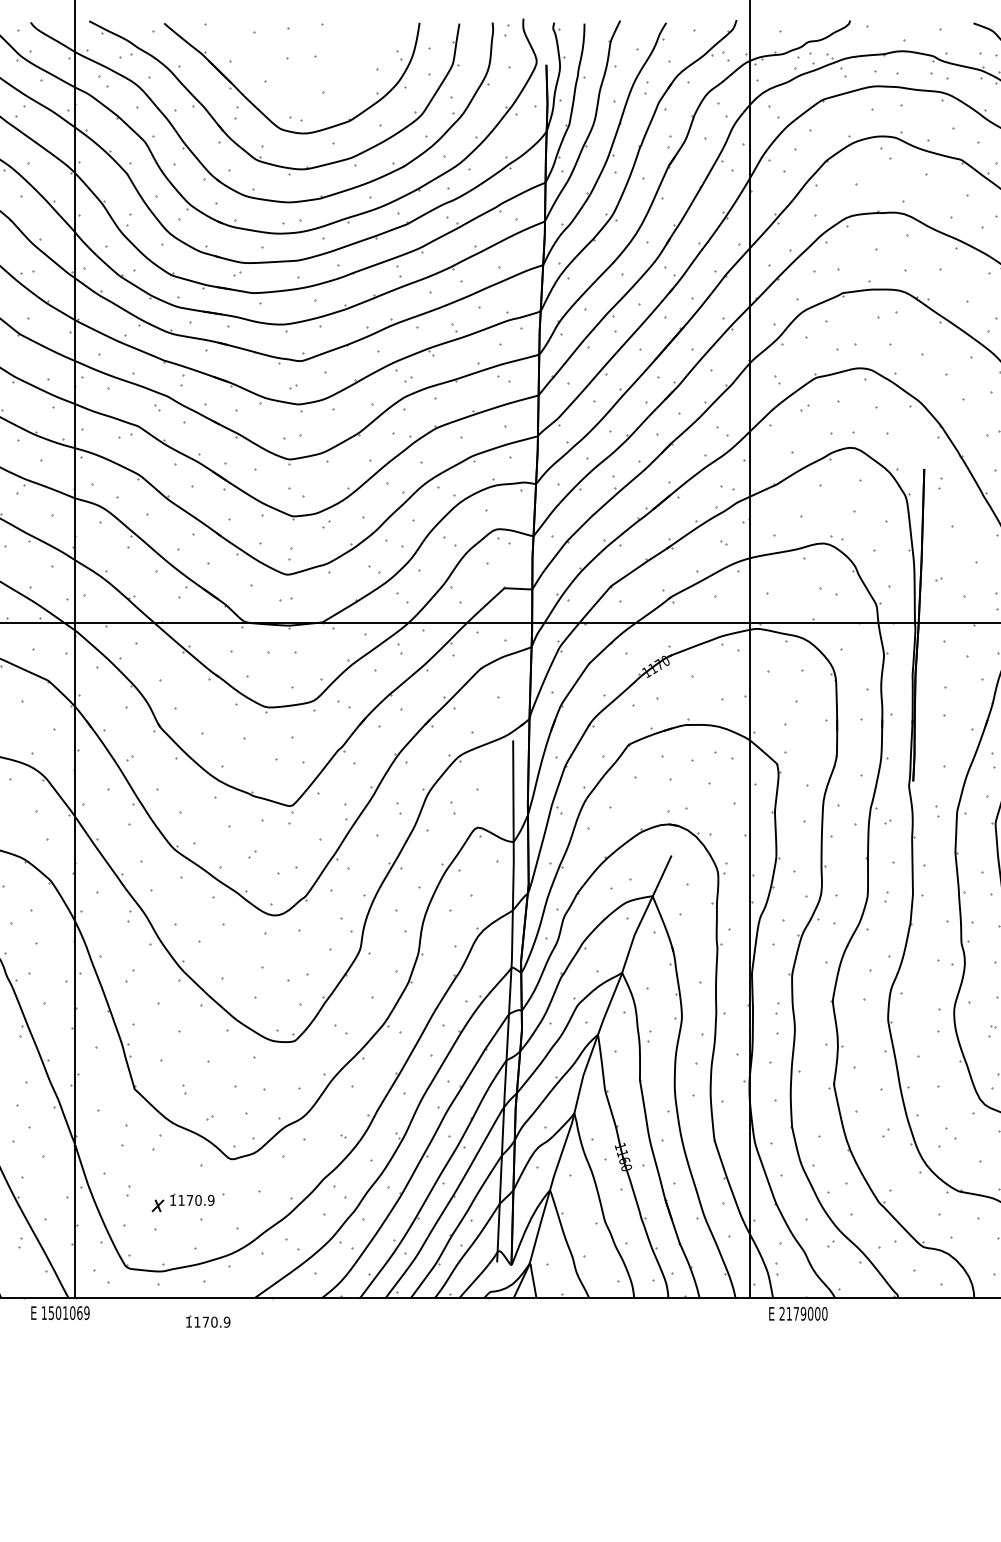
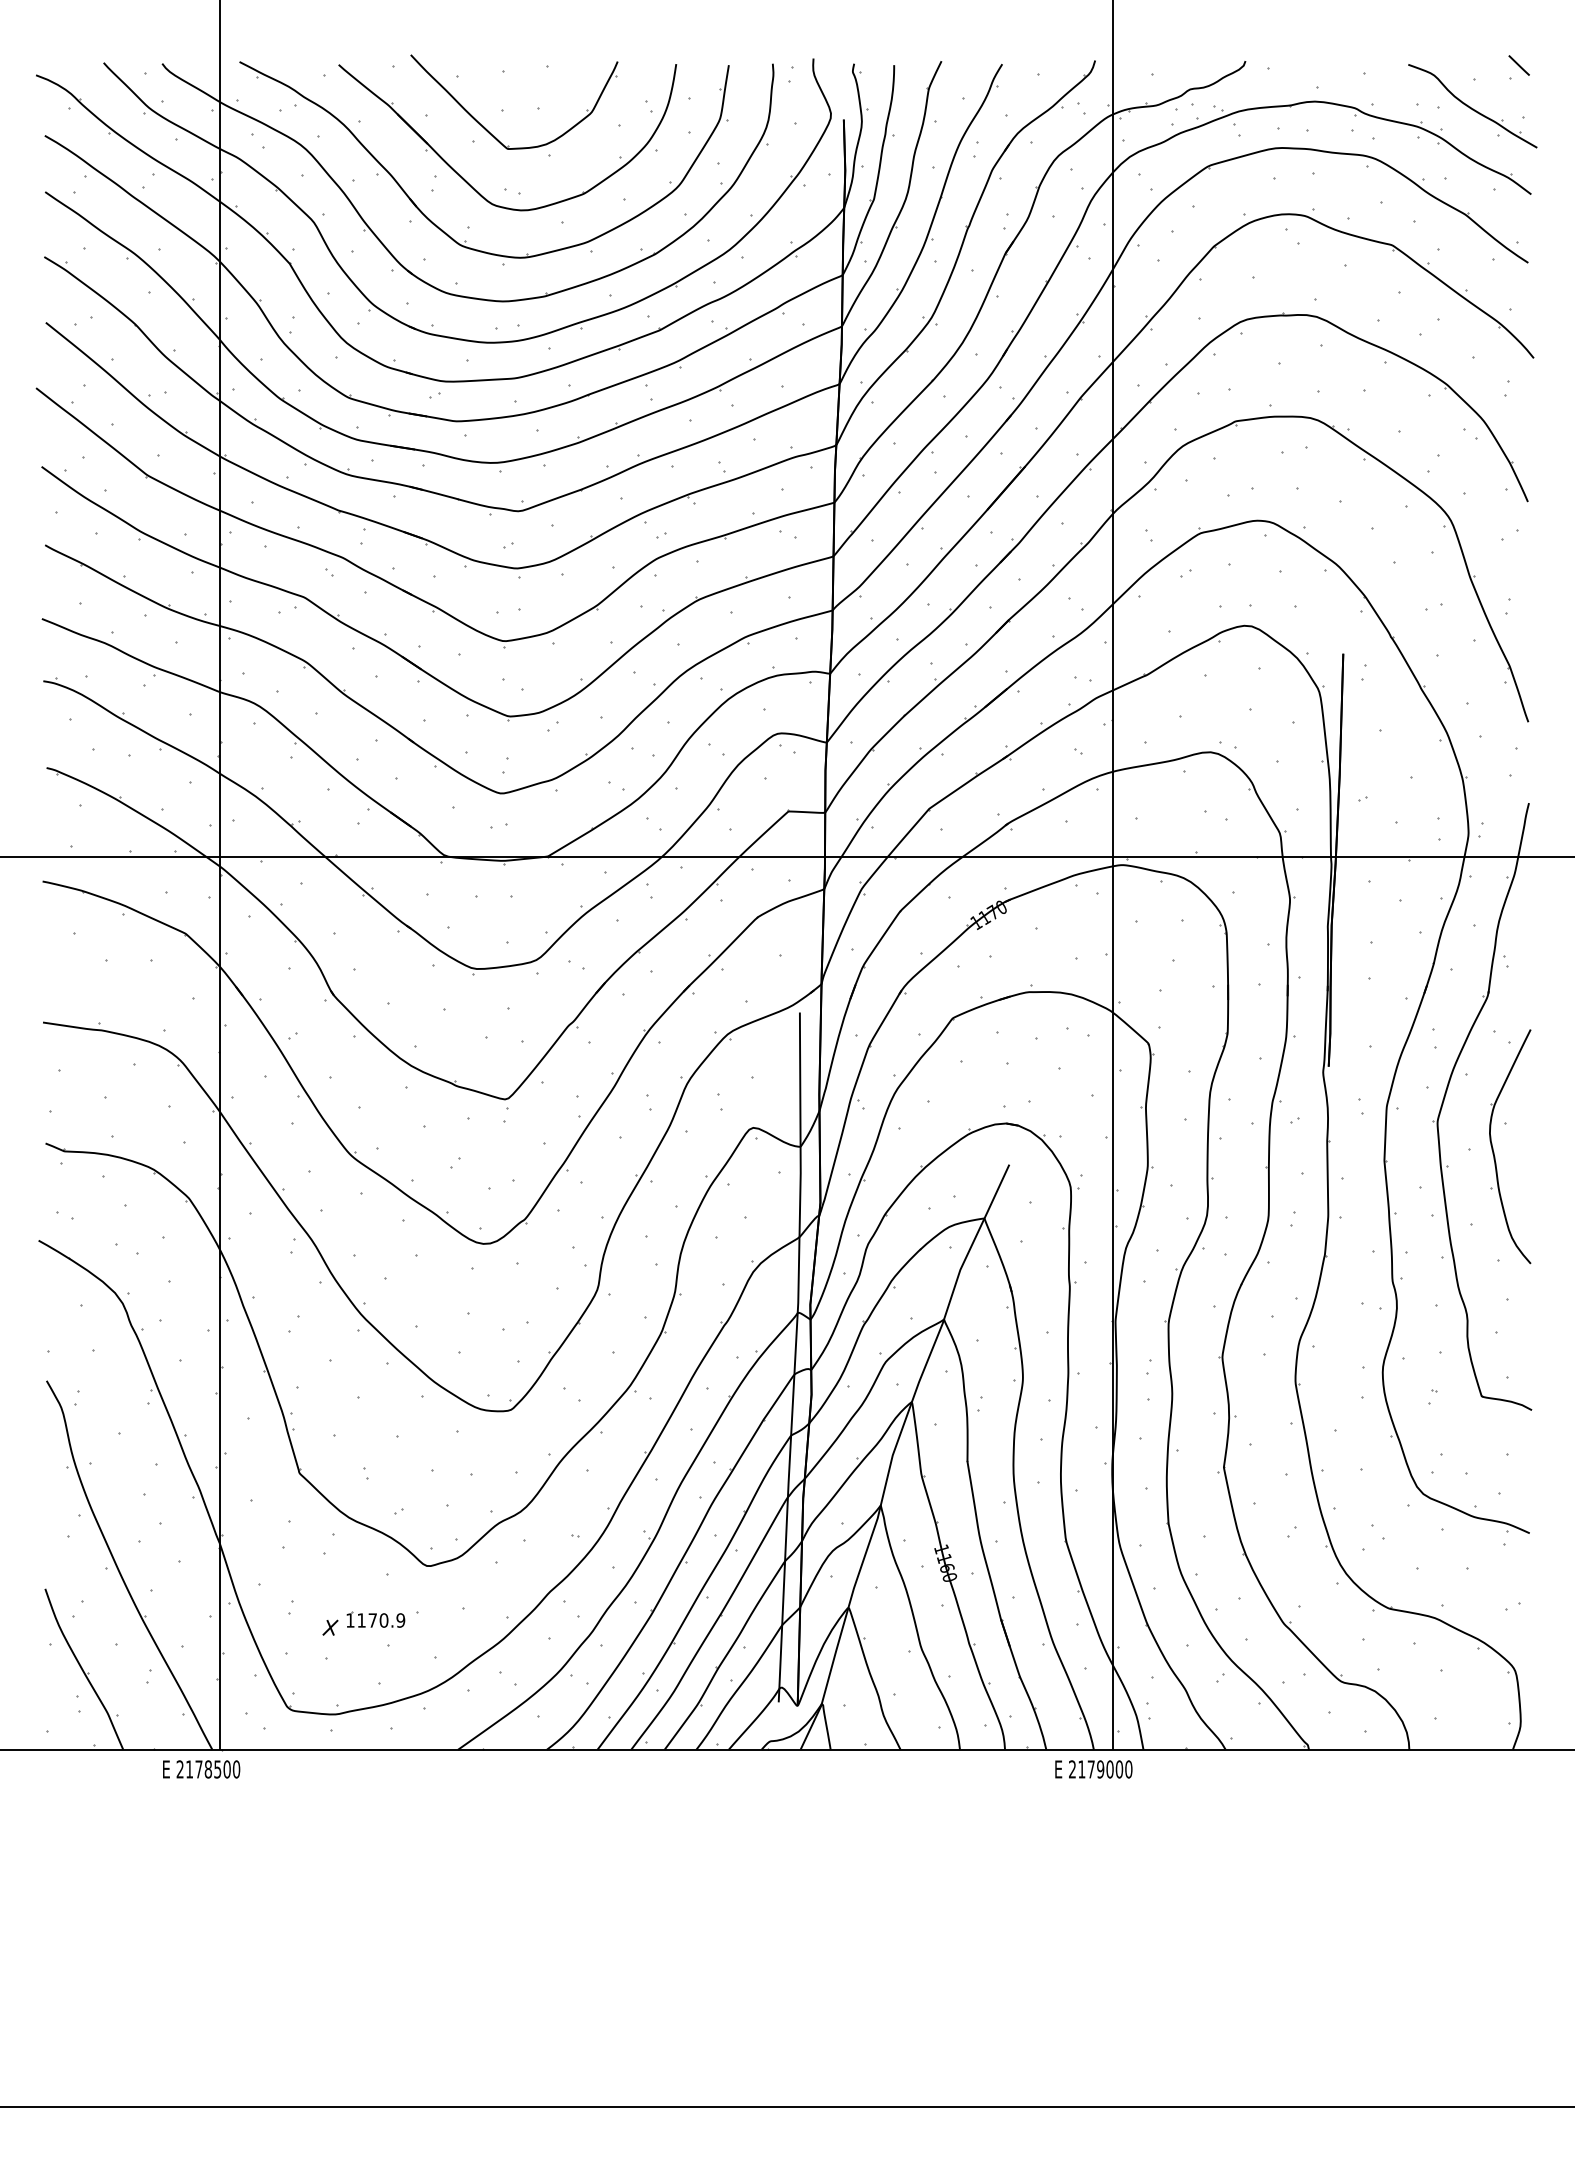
part: (276, 71) -> (486, 128), added
text: (65, 1313) -> (208, 1769), 1501069 -> 2178500
text: (798, 1313) -> (1093, 1769), moved
part: (207, 1321) -> (396, 1780), removed

